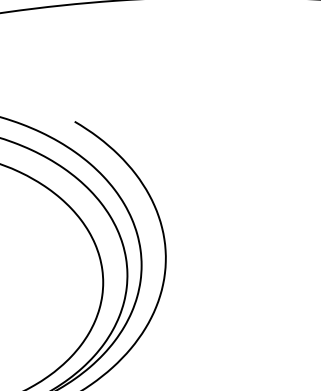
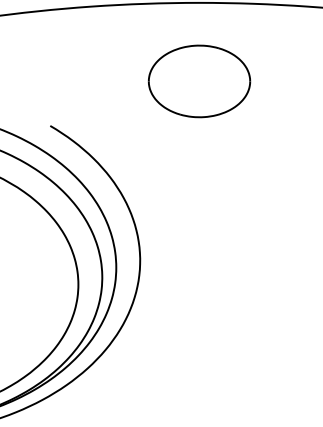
part: (225, 76) -> (199, 81), added

